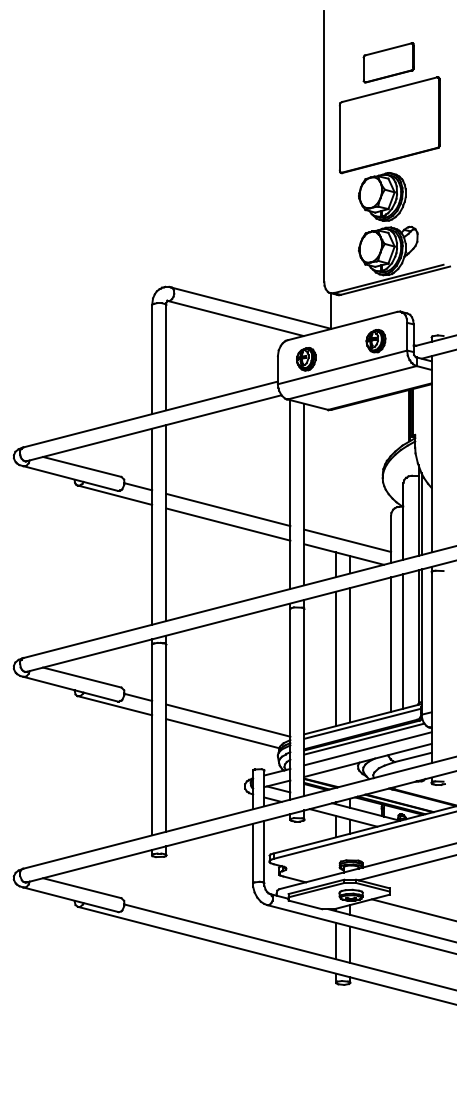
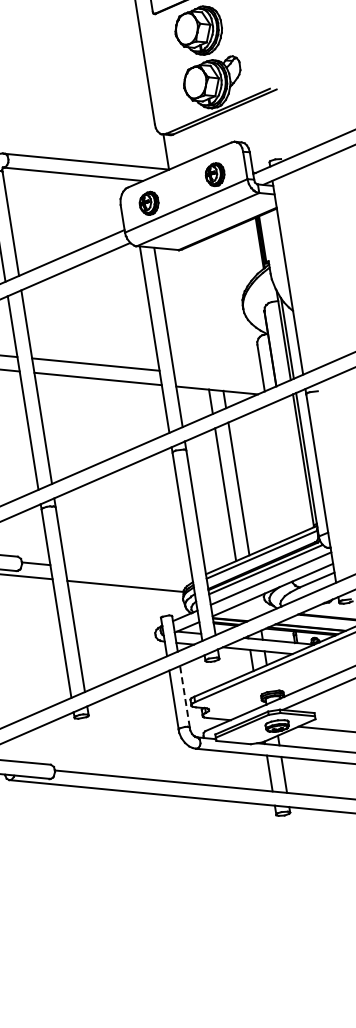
line: (347, 540) -> (218, 376), removed
line: (403, 641) -> (289, 467), removed
line: (391, 644) -> (277, 471), removed
line: (228, 720) -> (128, 572), removed
line: (264, 851) -> (184, 696), solid -> dashed

